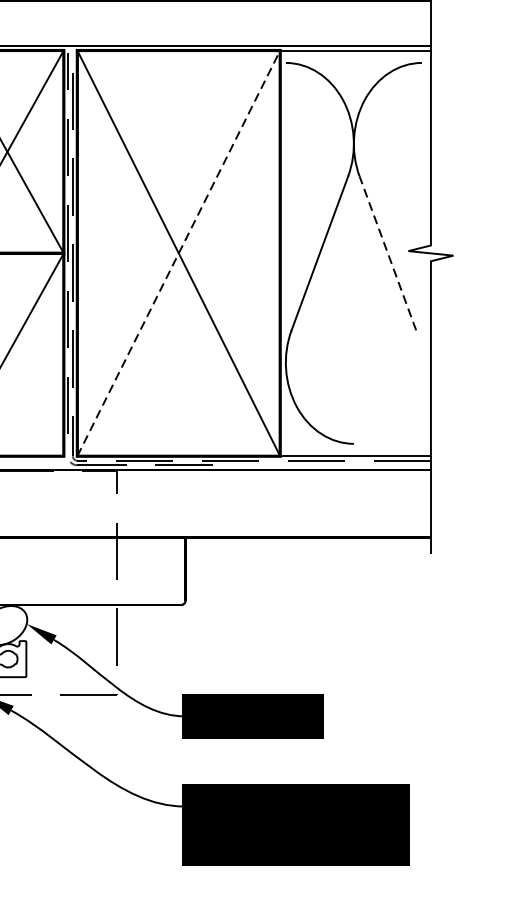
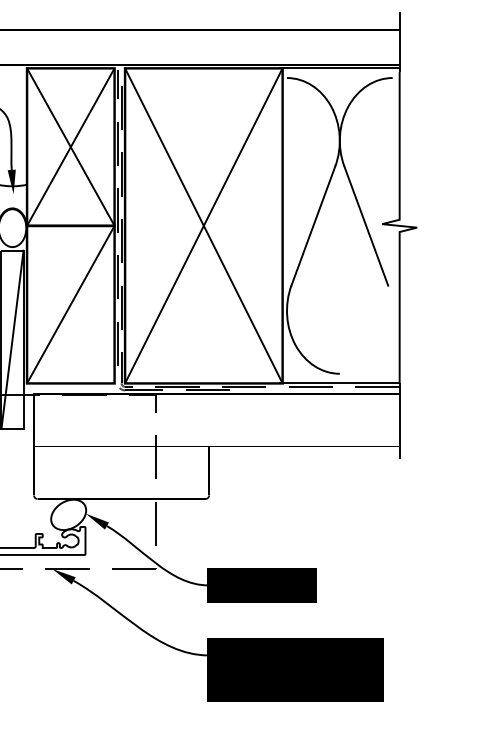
line: (179, 252) -> (204, 225), dashed -> solid
line: (388, 252) -> (366, 225), dashed -> solid

